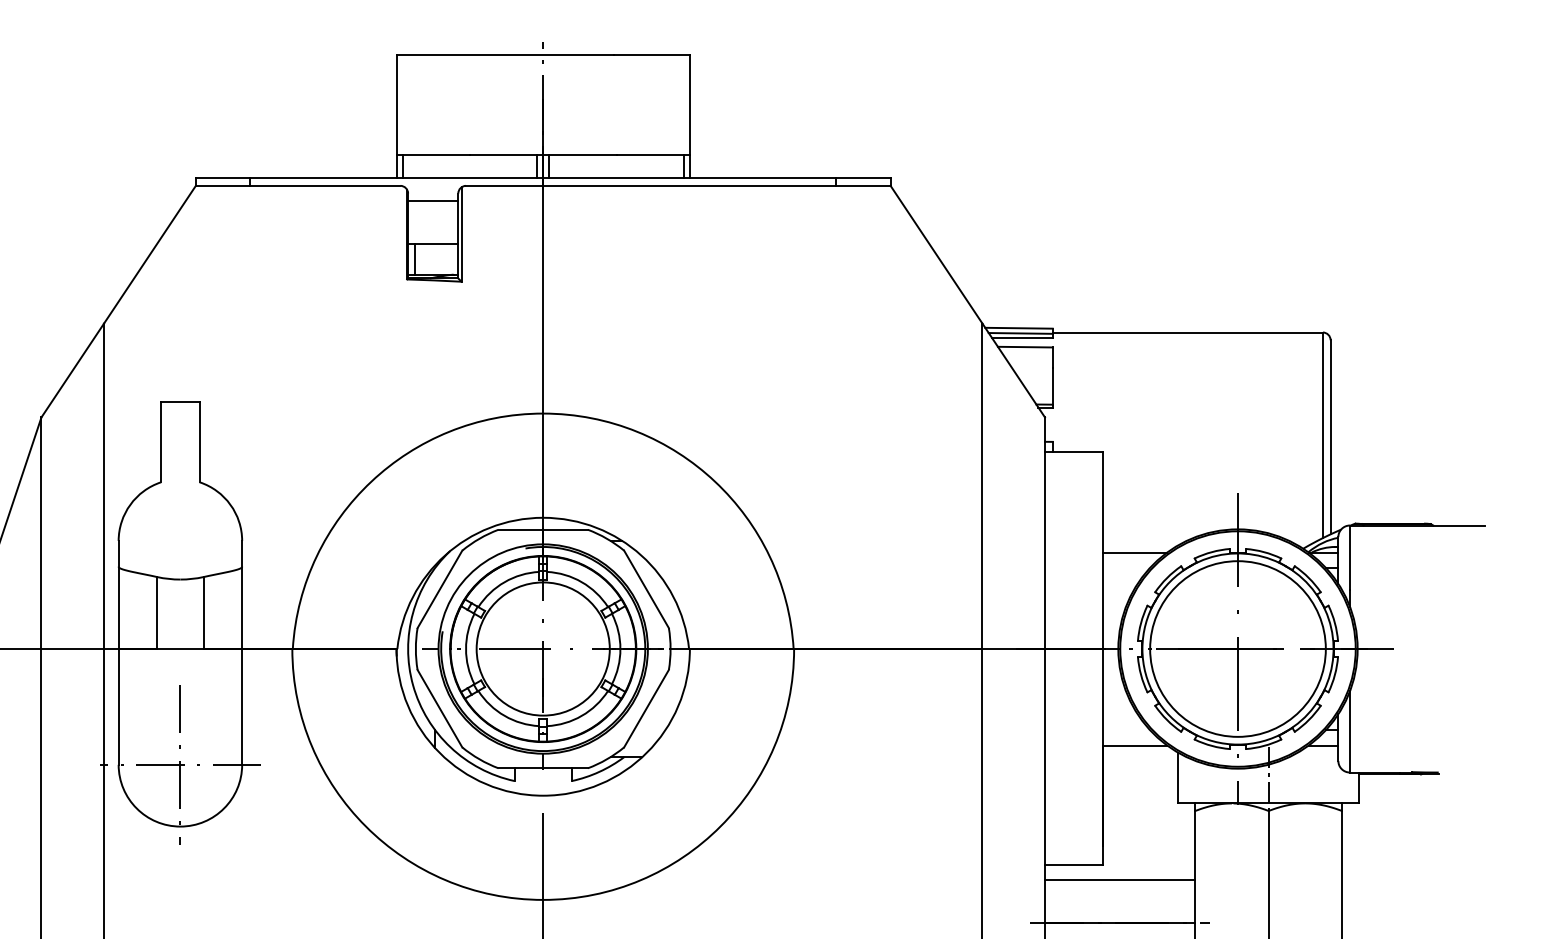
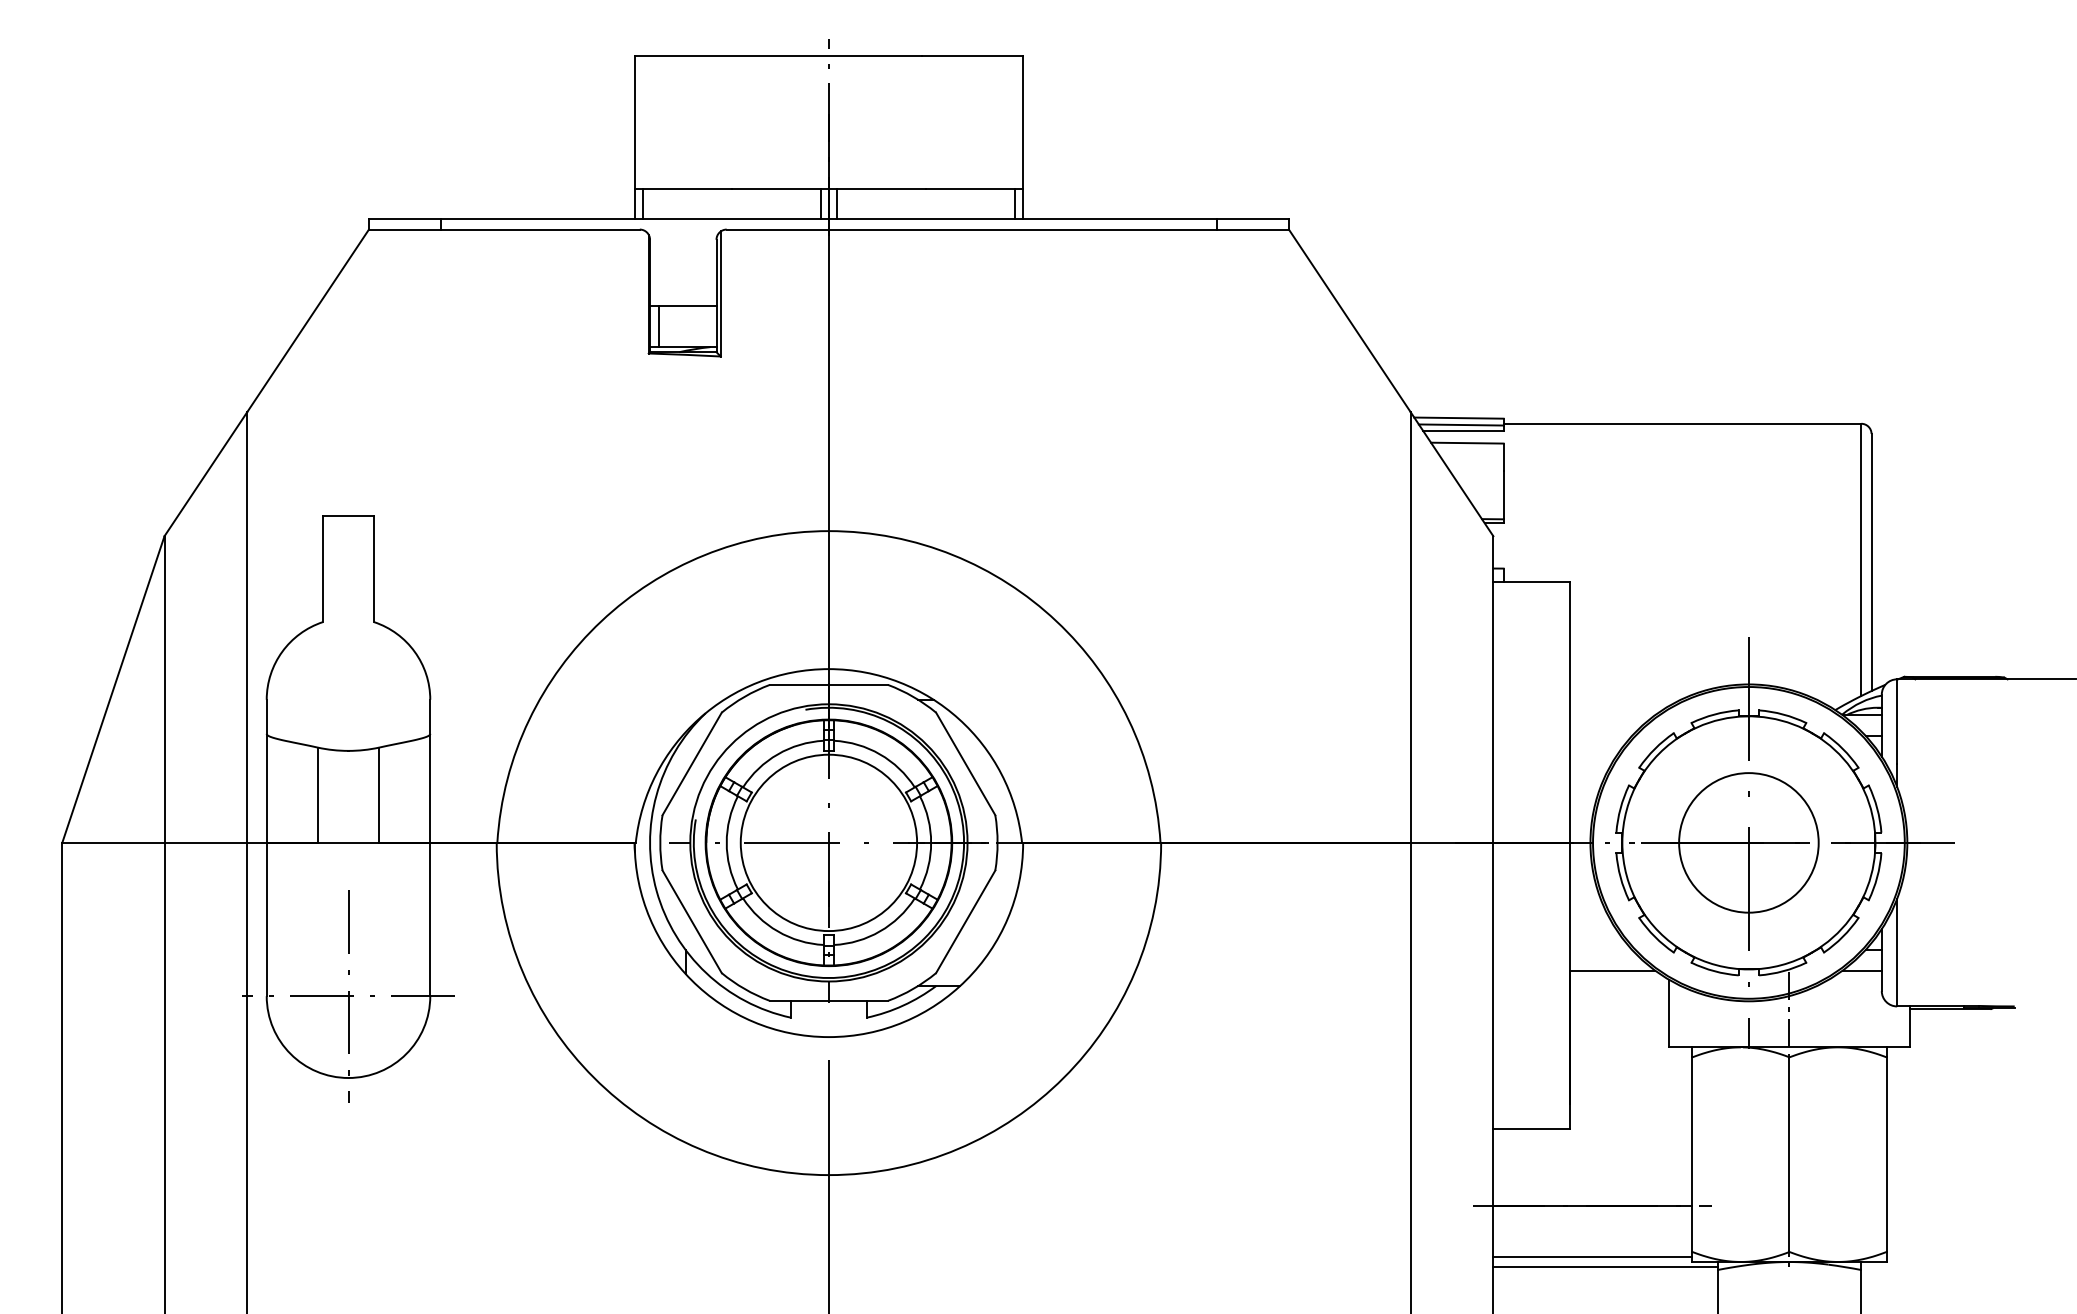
line: (433, 201) -> (683, 250), removed
line: (1134, 552) -> (1612, 715), removed
circle: (1237, 648) -> (1748, 842), size x0.6
line: (1119, 880) -> (1592, 1149), removed

